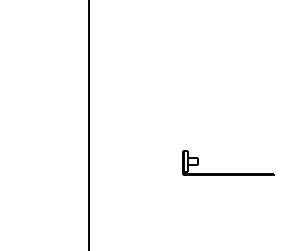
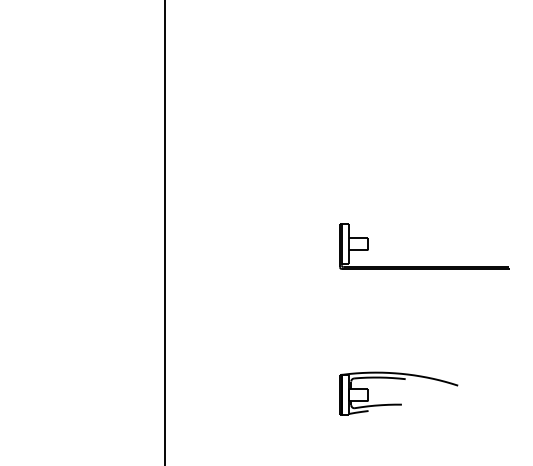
part: (228, 173) -> (424, 266), moved
part: (214, 211) -> (398, 392), added

